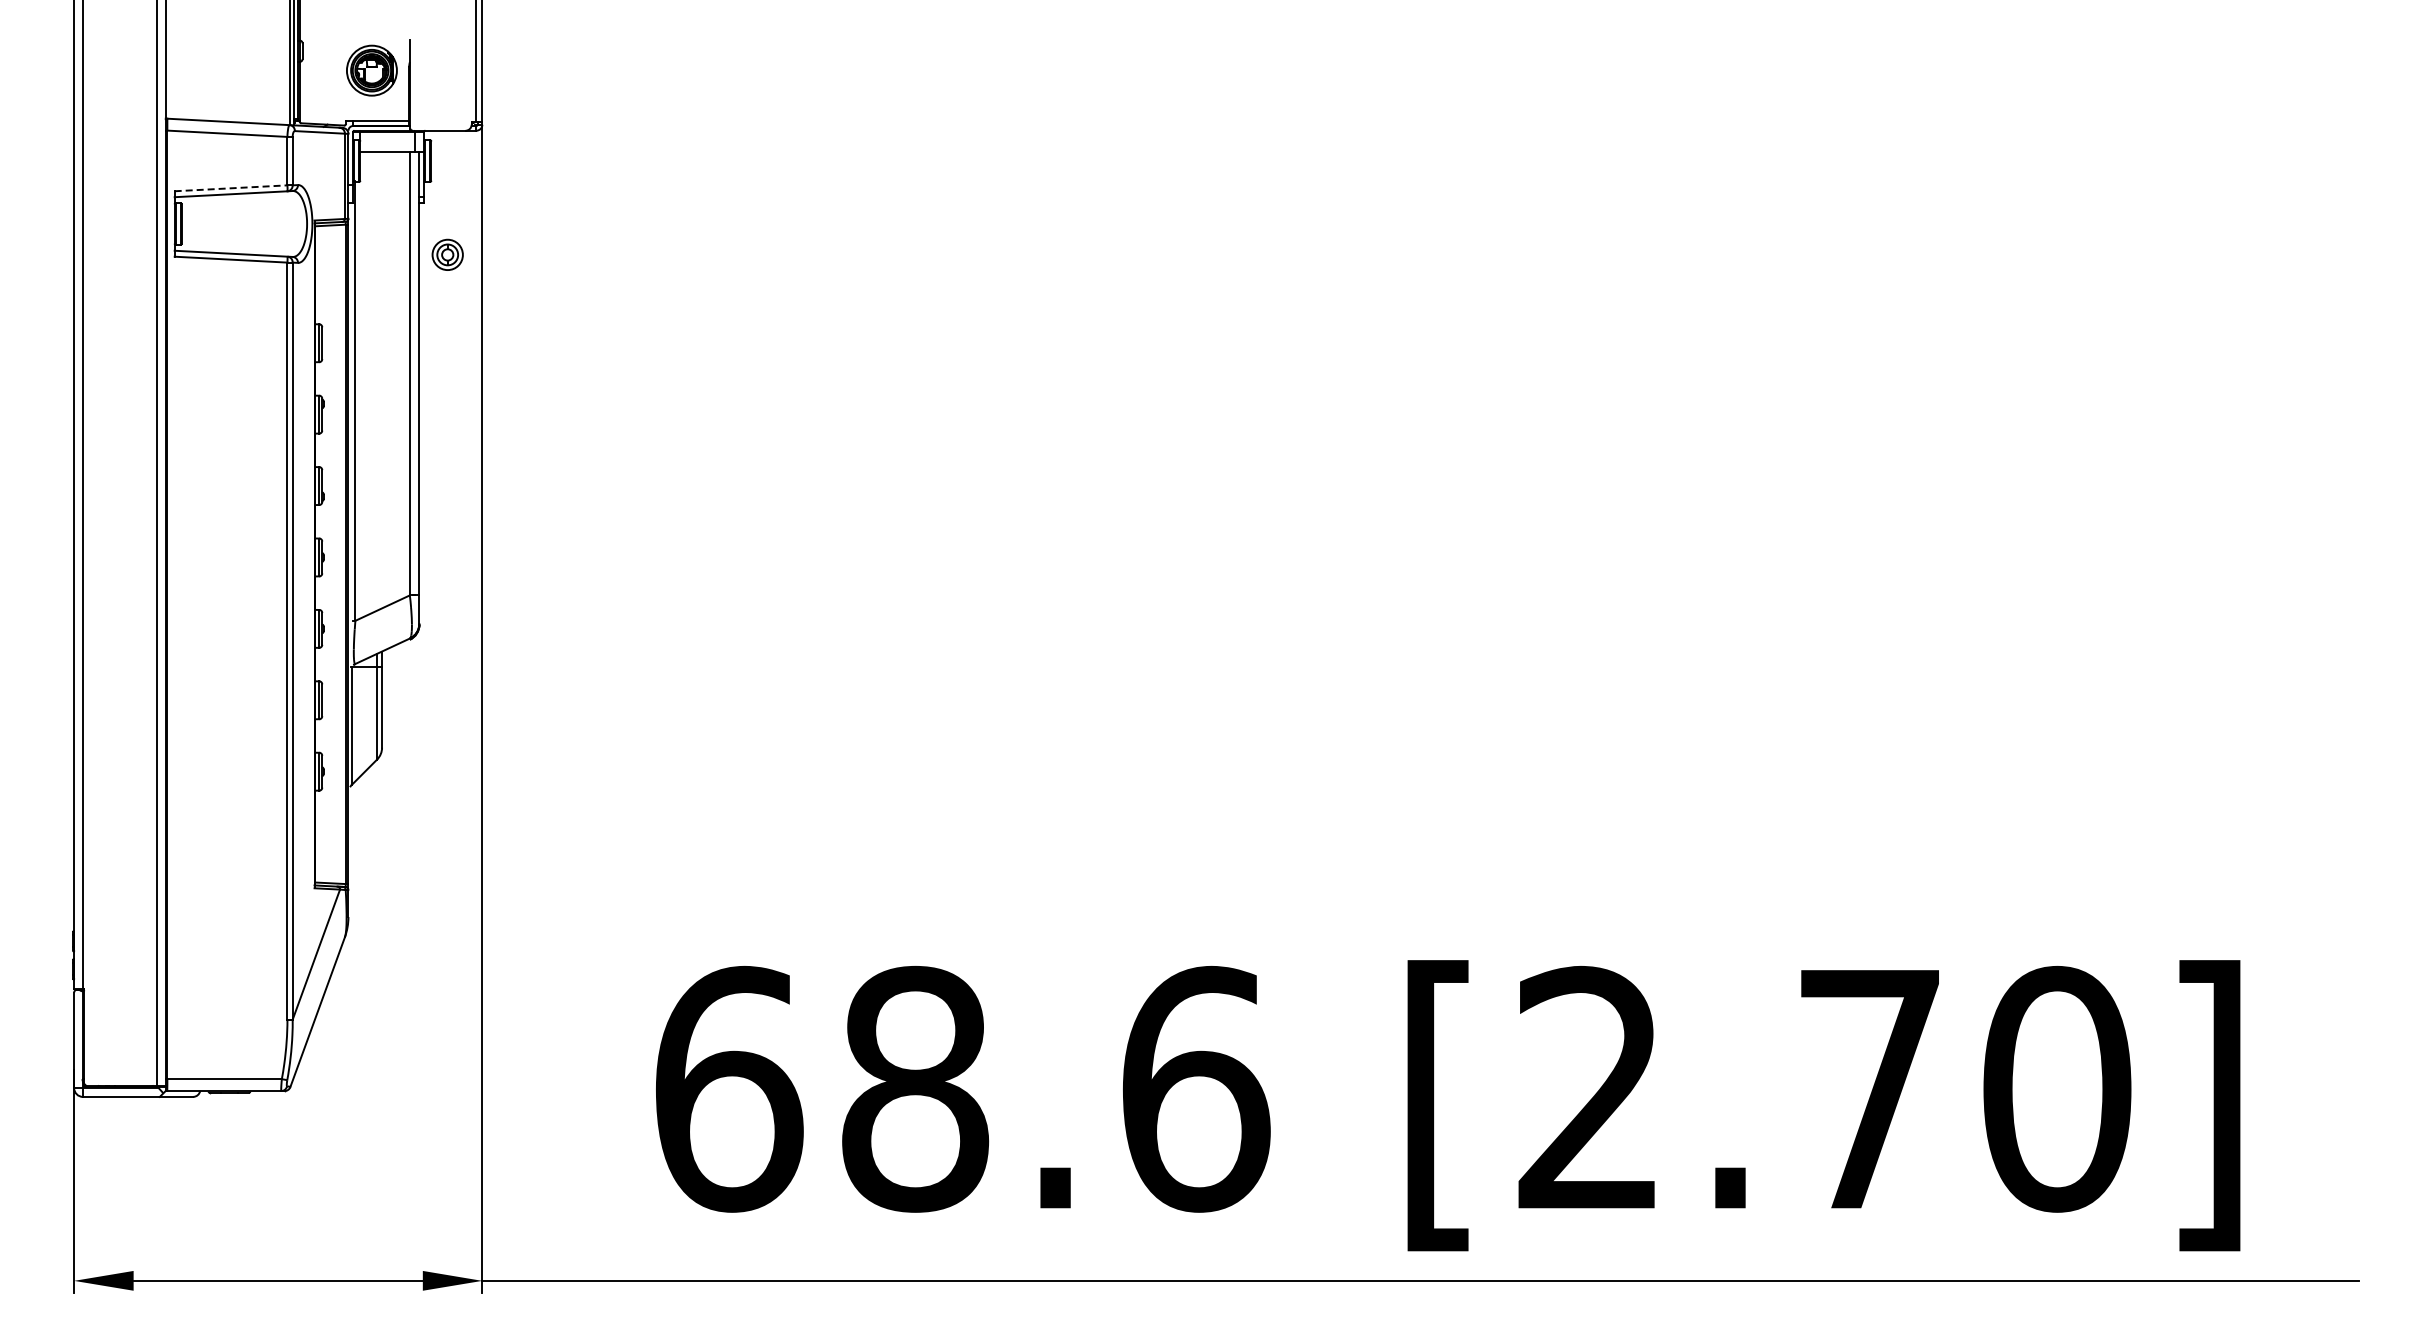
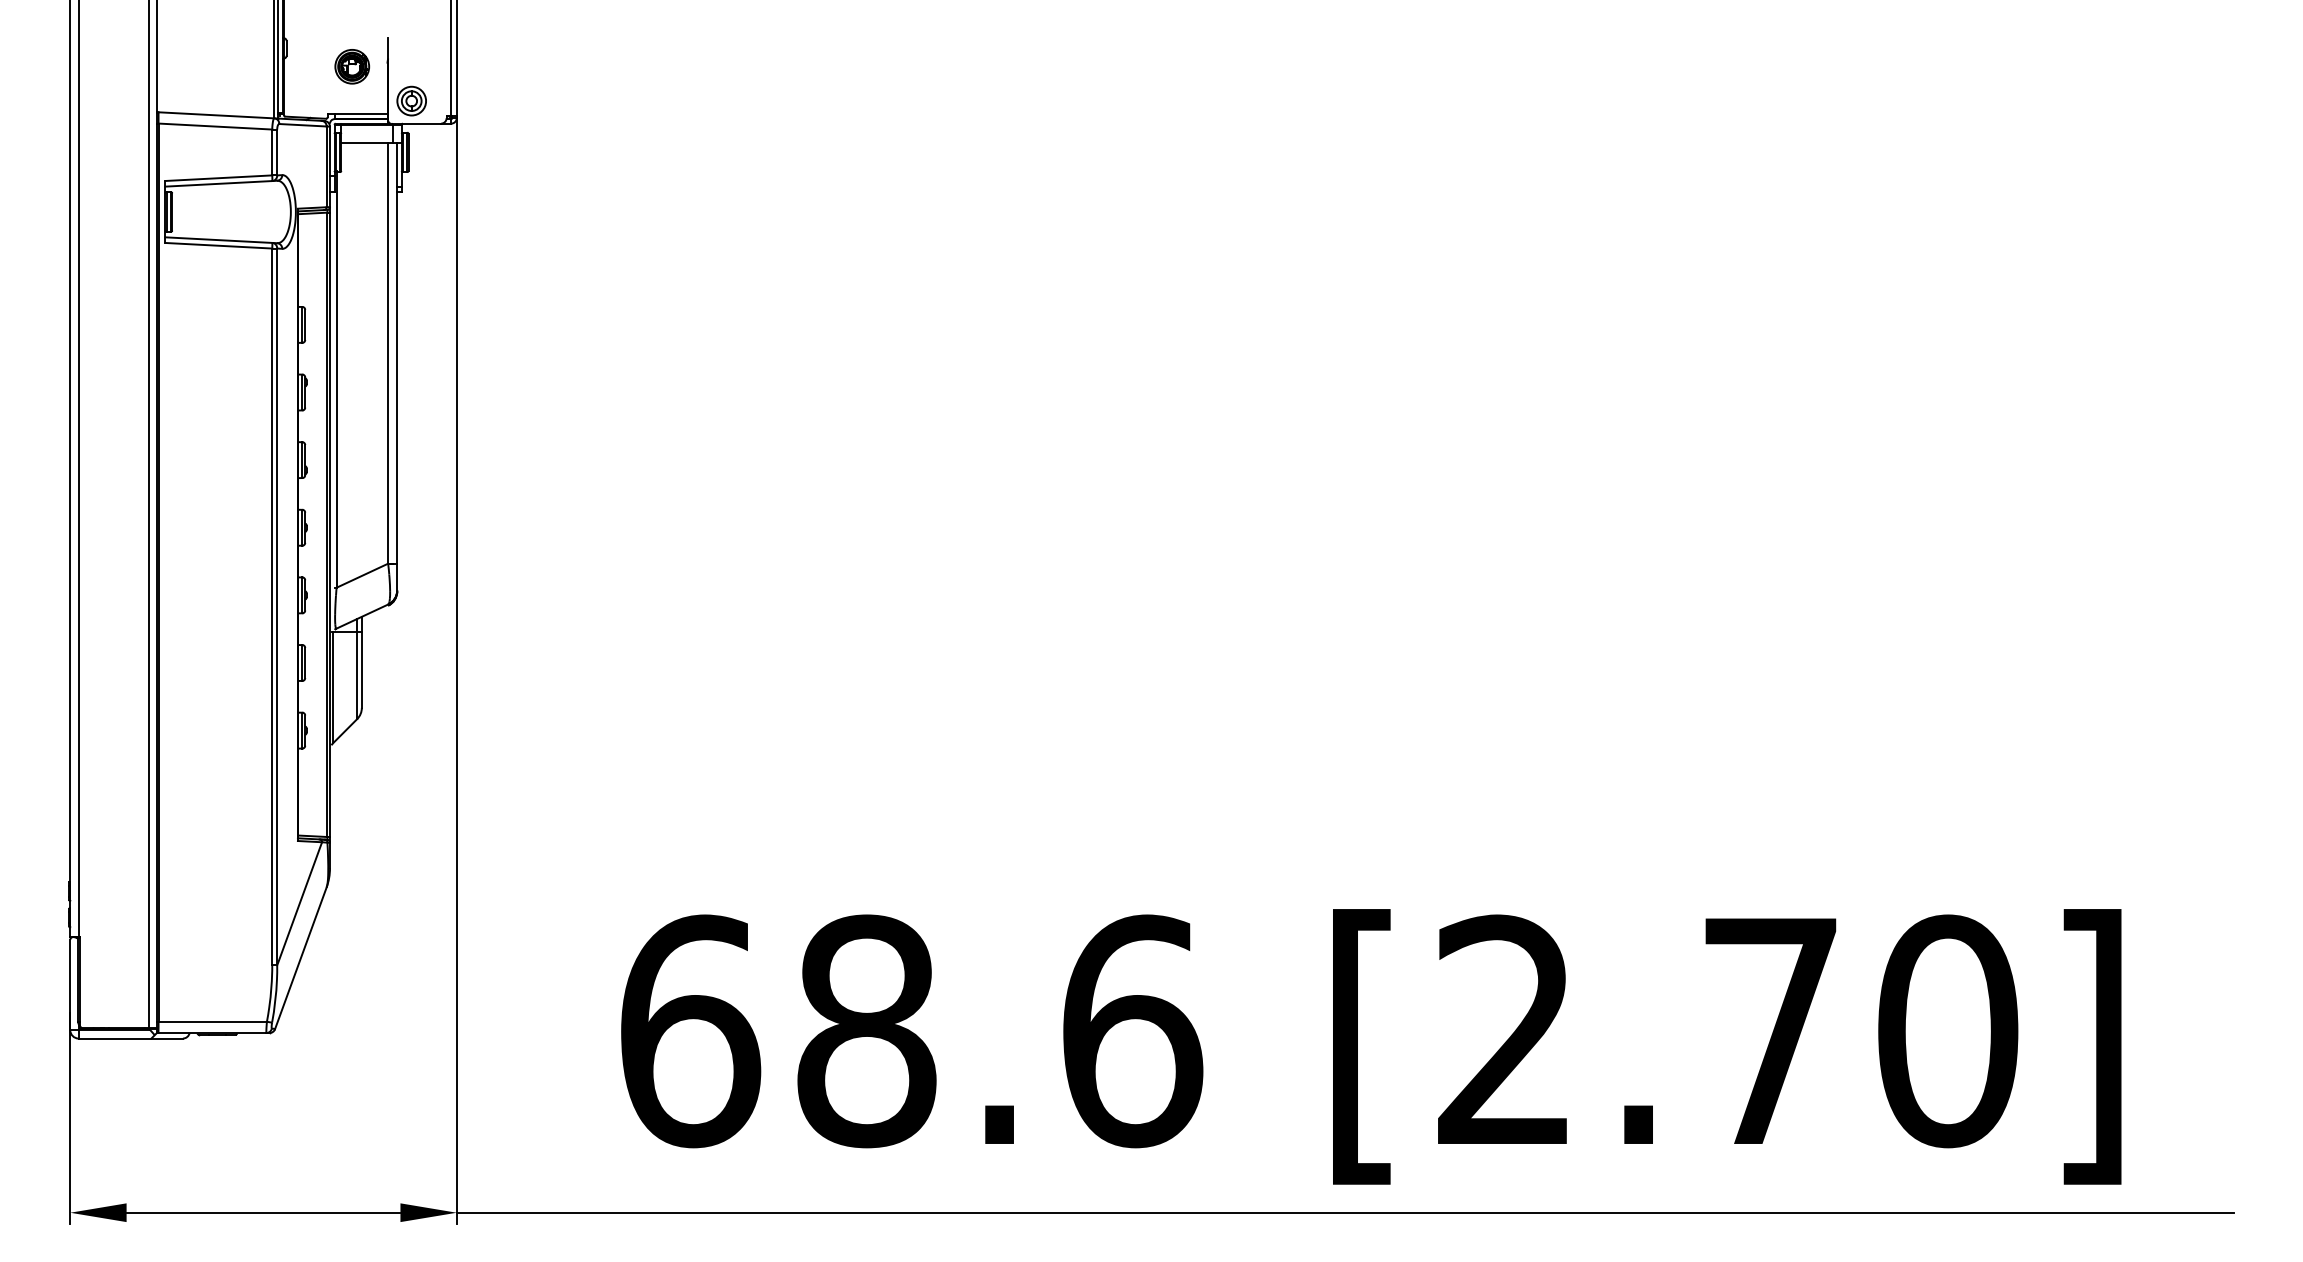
part: (371, 70) -> (351, 66), size x0.71
line: (231, 188) -> (219, 178), dashed -> solid
part: (447, 254) -> (411, 100), moved

